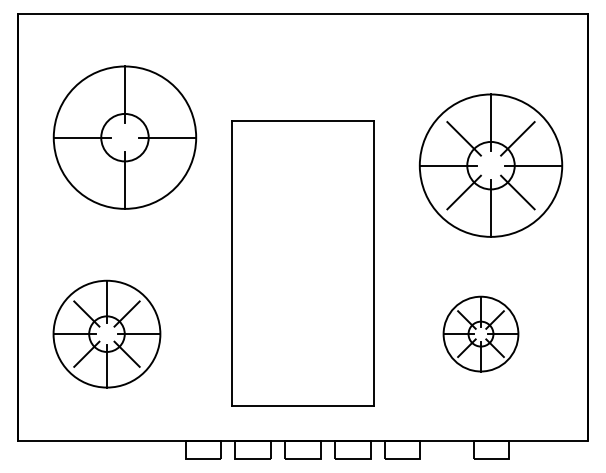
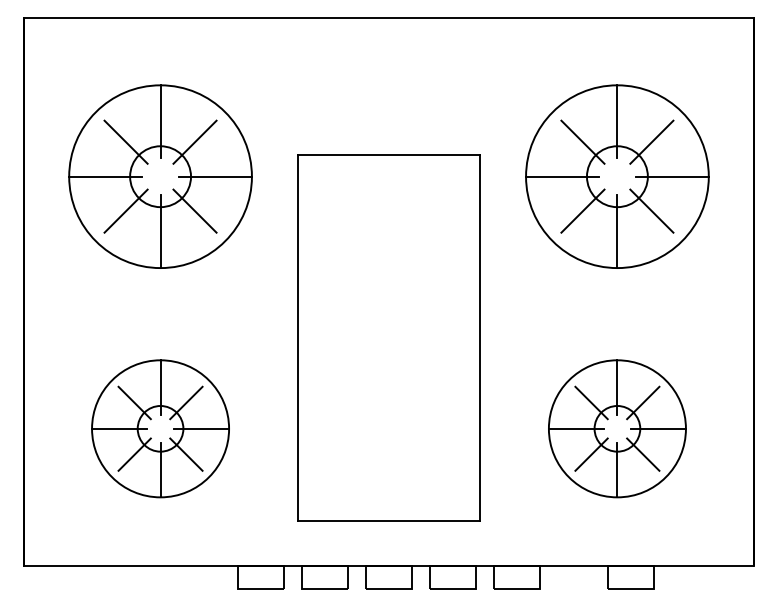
line: (97, 110) -> (125, 141), added
line: (151, 110) -> (194, 141), added
line: (97, 164) -> (125, 211), added
line: (151, 164) -> (194, 211), added
part: (490, 165) -> (616, 176), moved
part: (106, 333) -> (159, 427), moved
part: (480, 333) -> (616, 427), size x1.43

